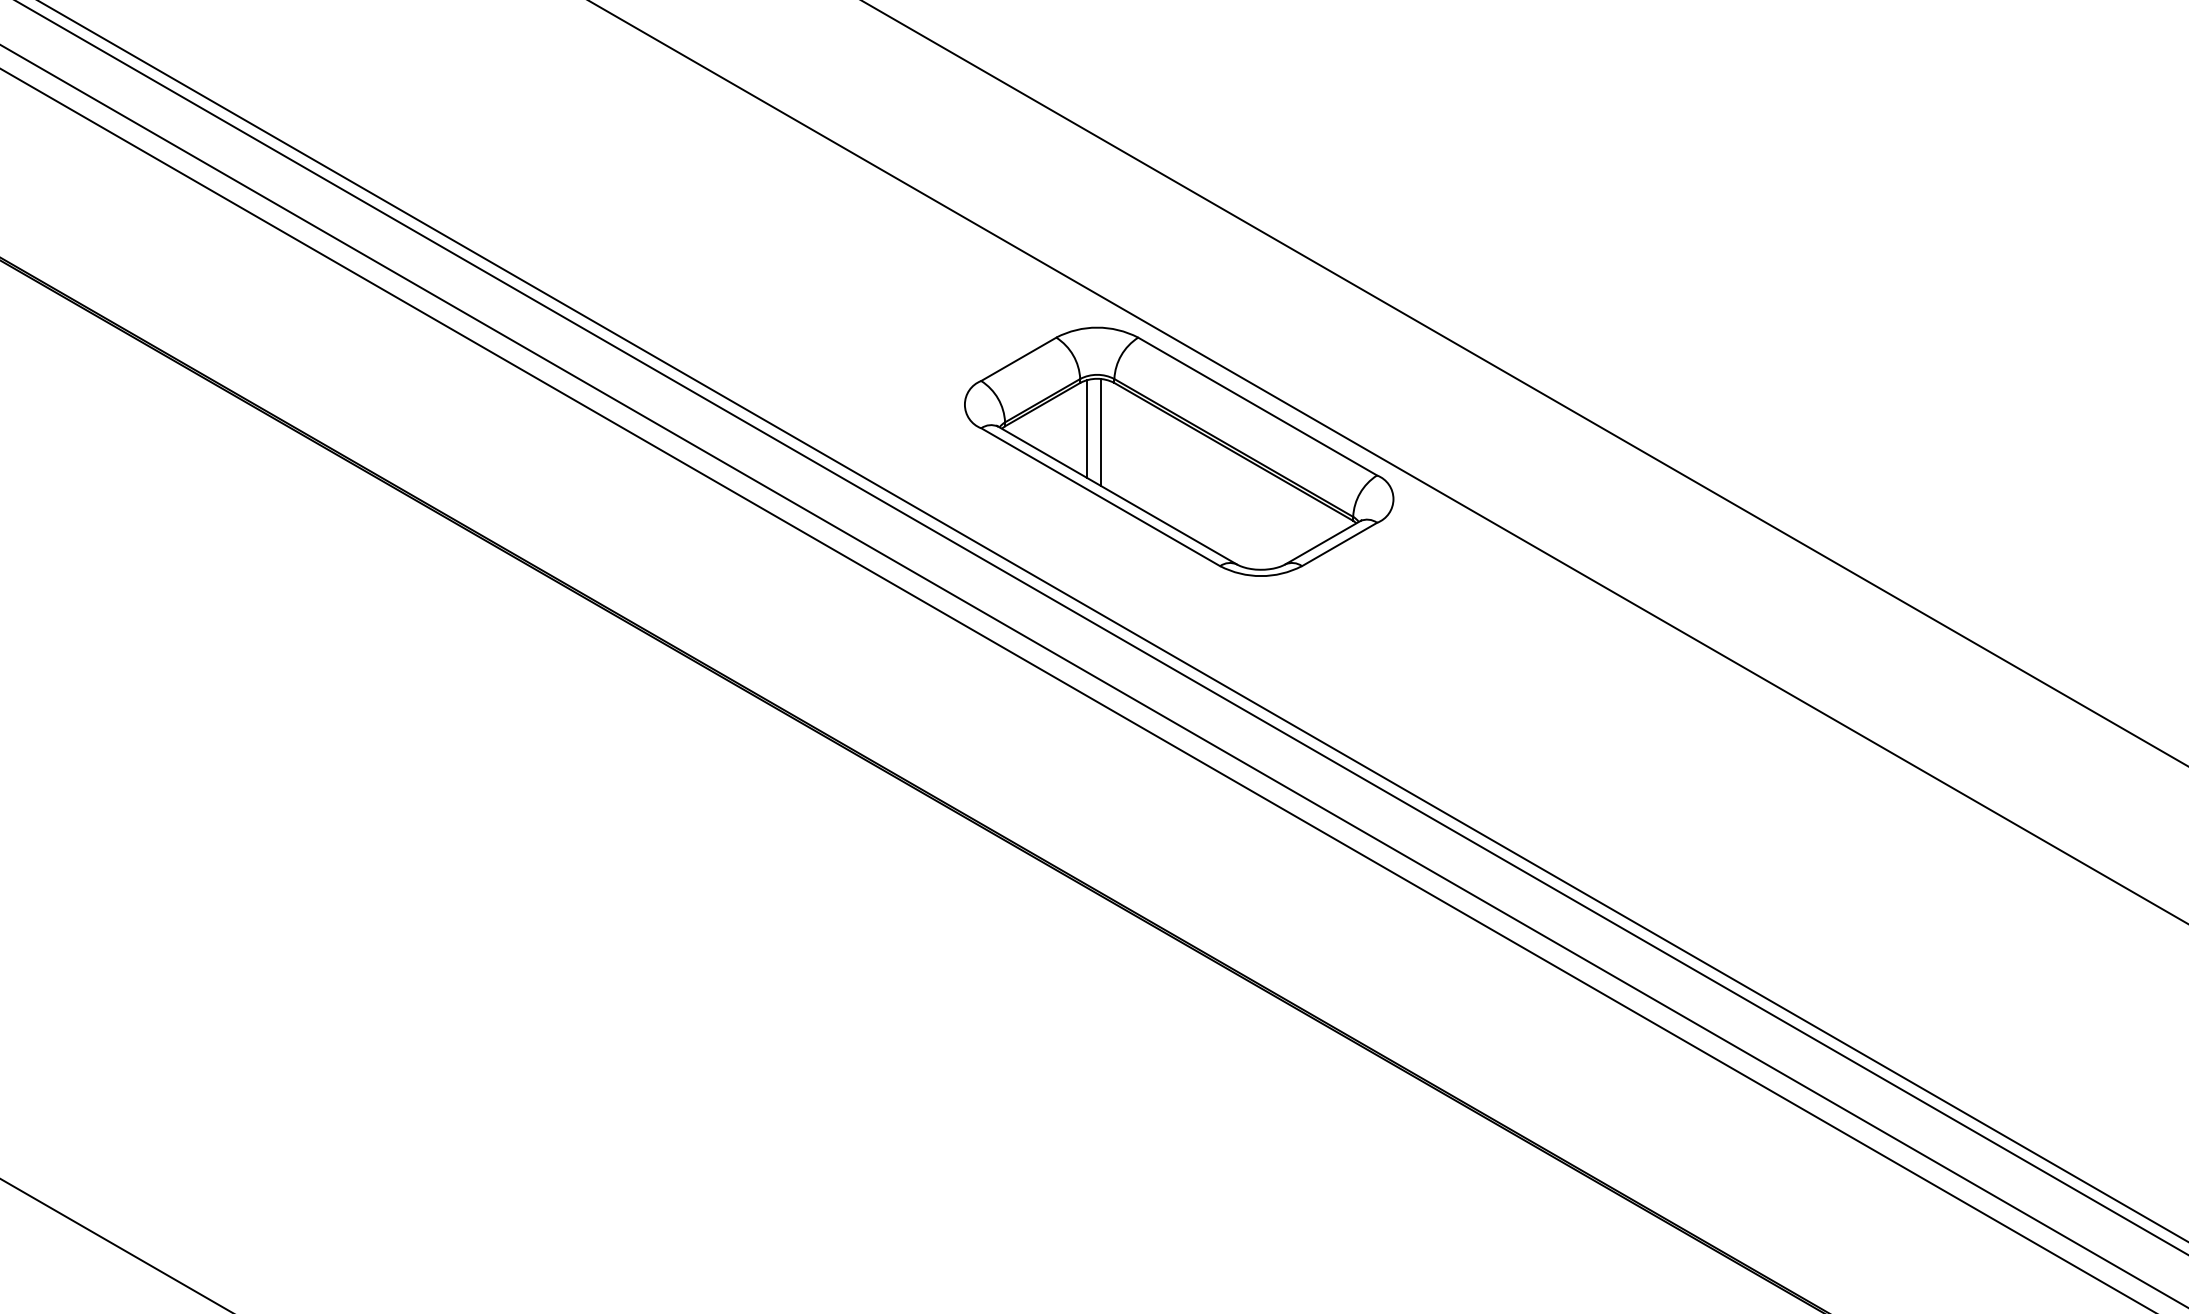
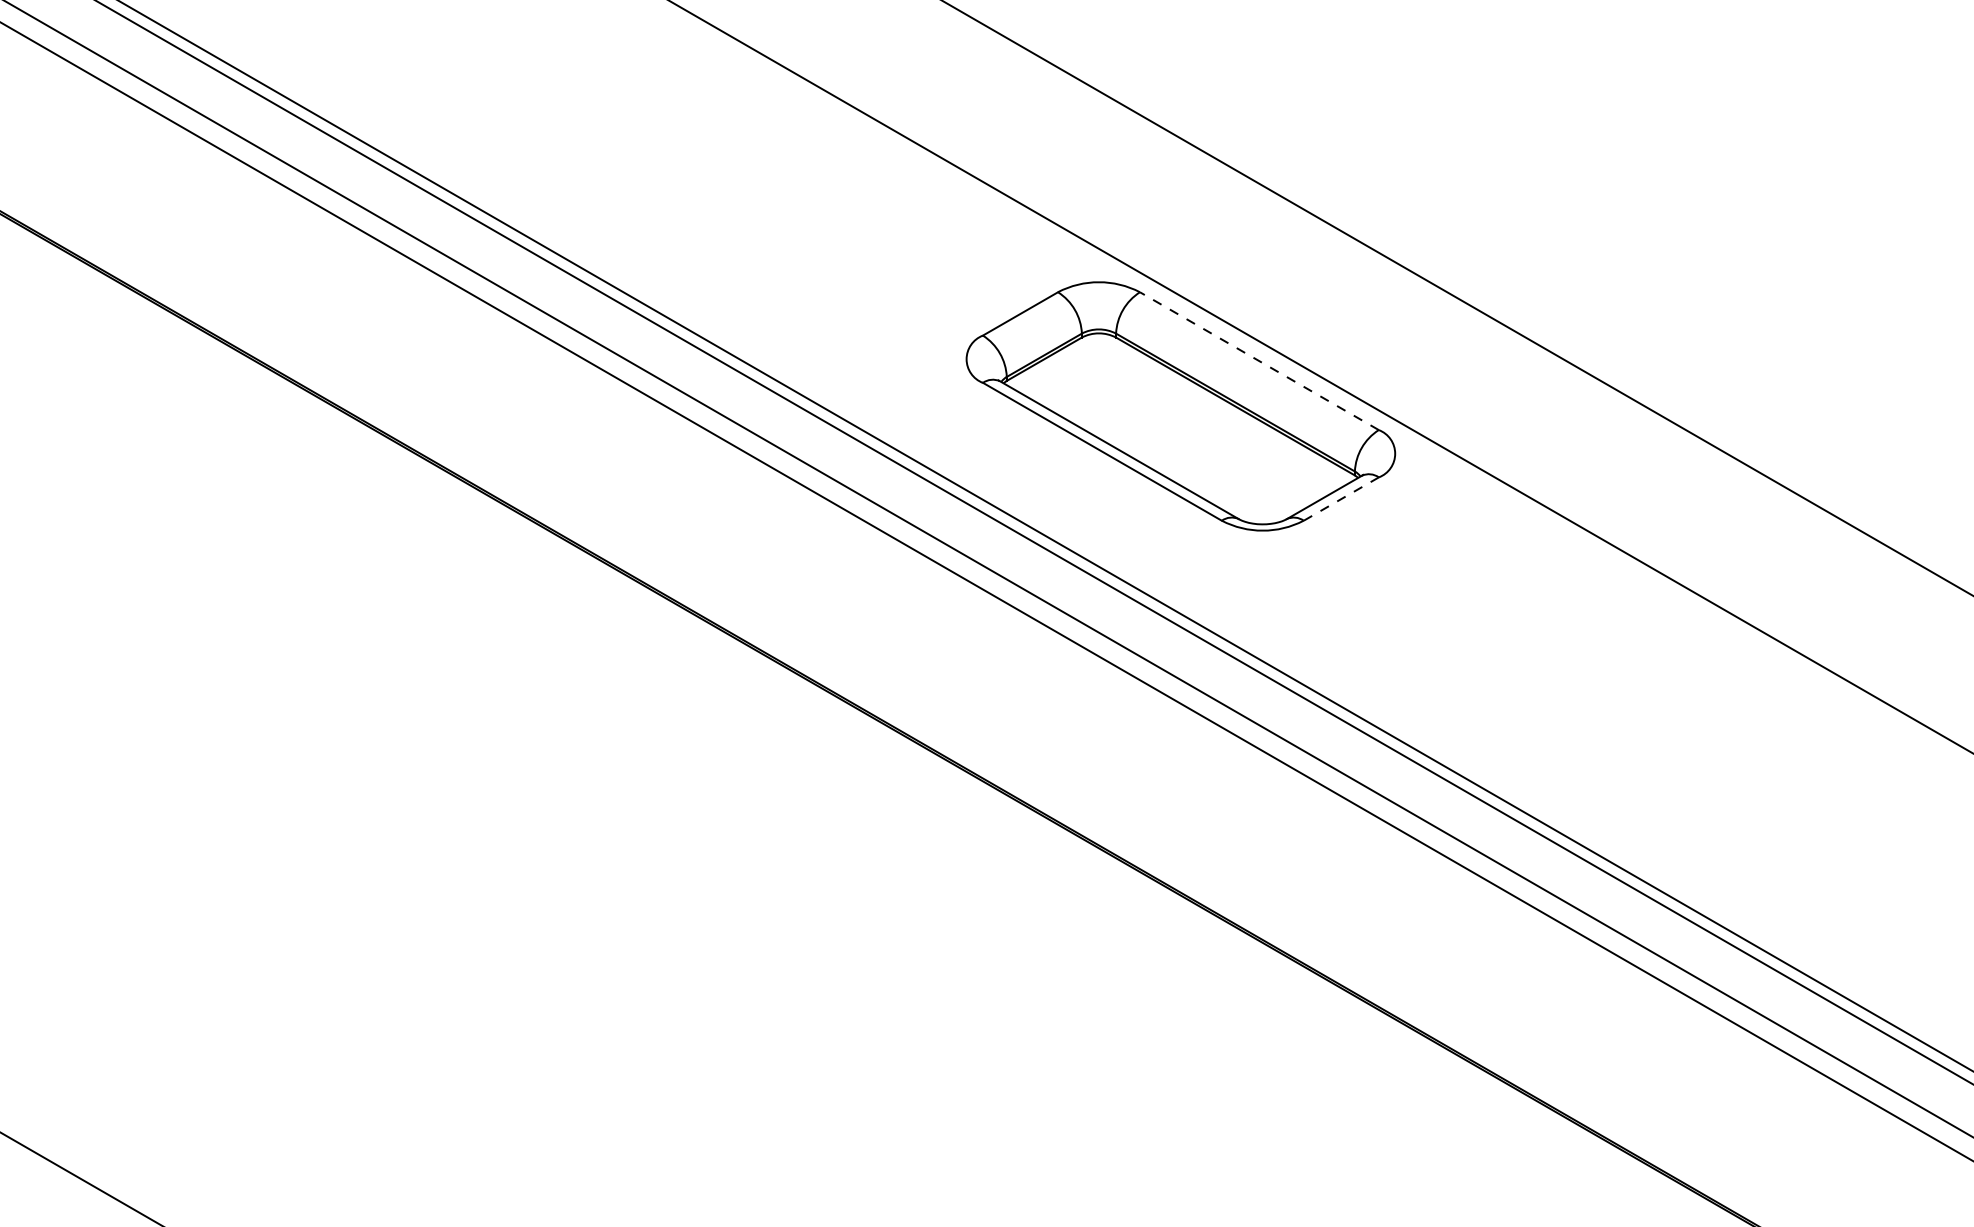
line: (1257, 406) -> (1259, 361), solid -> dashed
line: (1087, 428) -> (1089, 383), removed
line: (1100, 431) -> (1102, 386), removed
line: (1340, 544) -> (1342, 499), solid -> dashed

